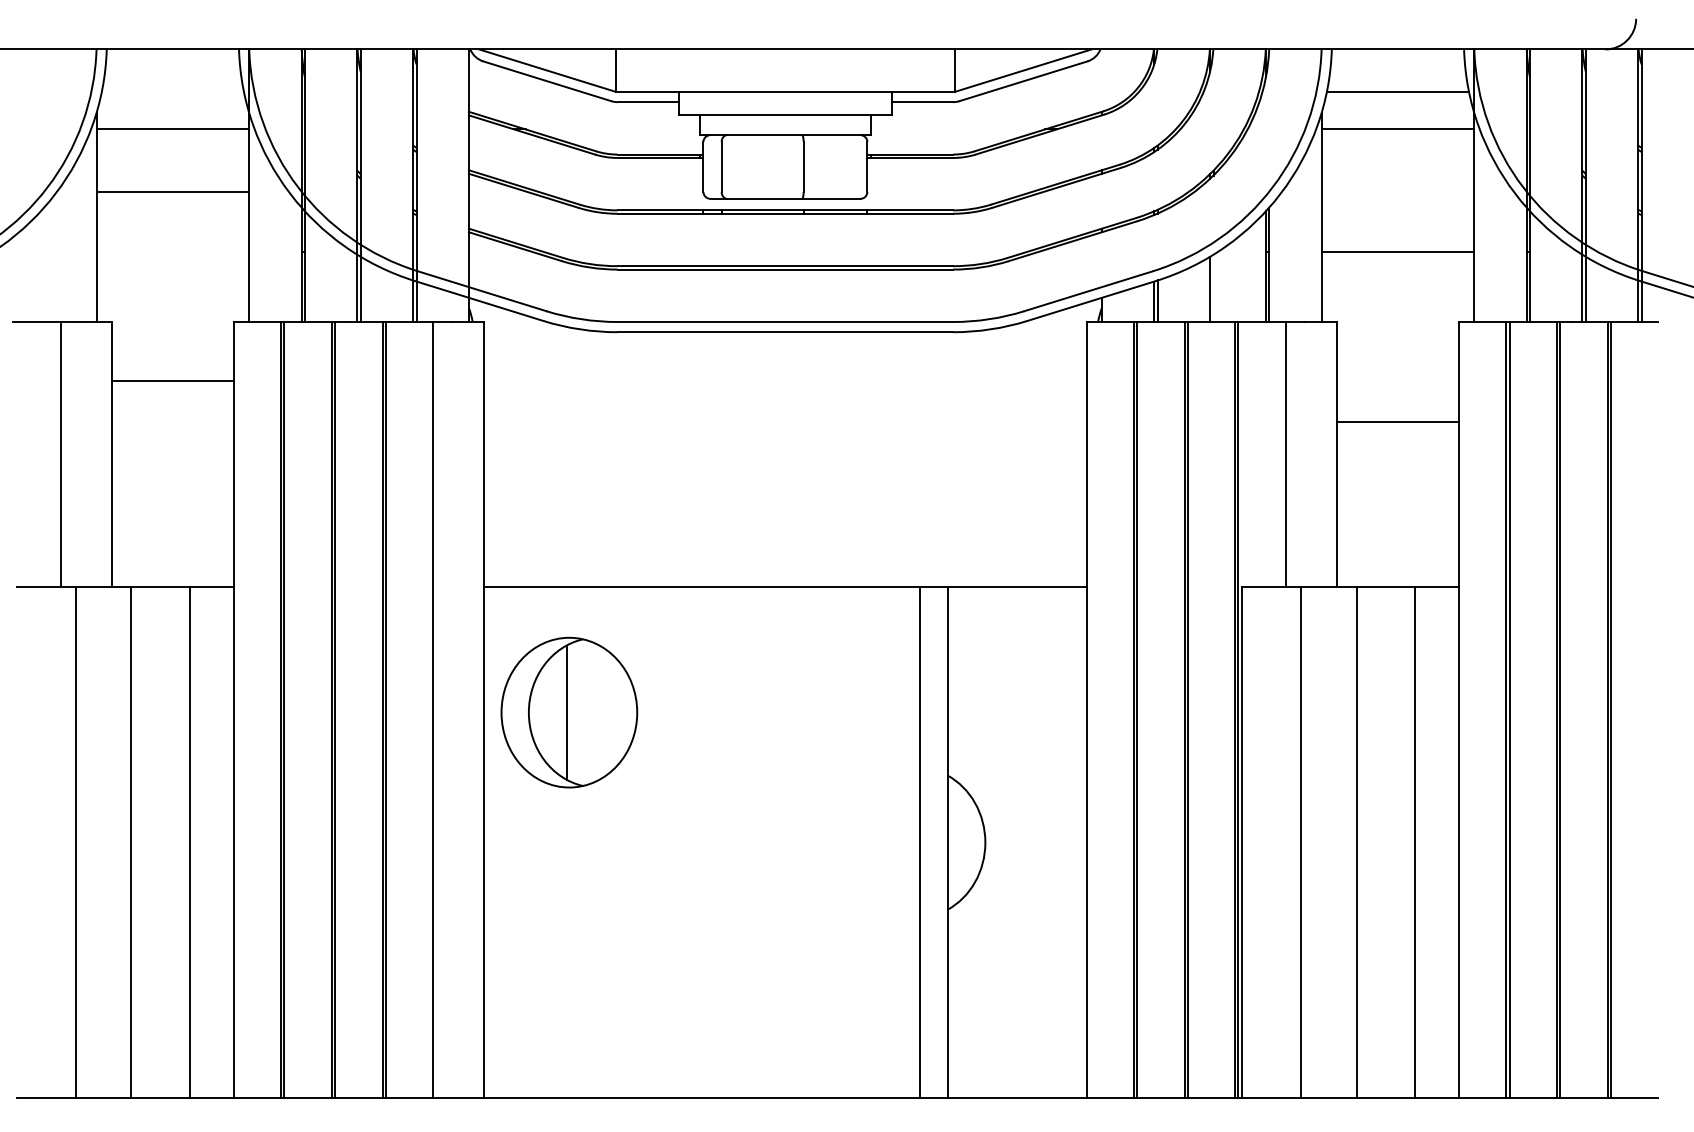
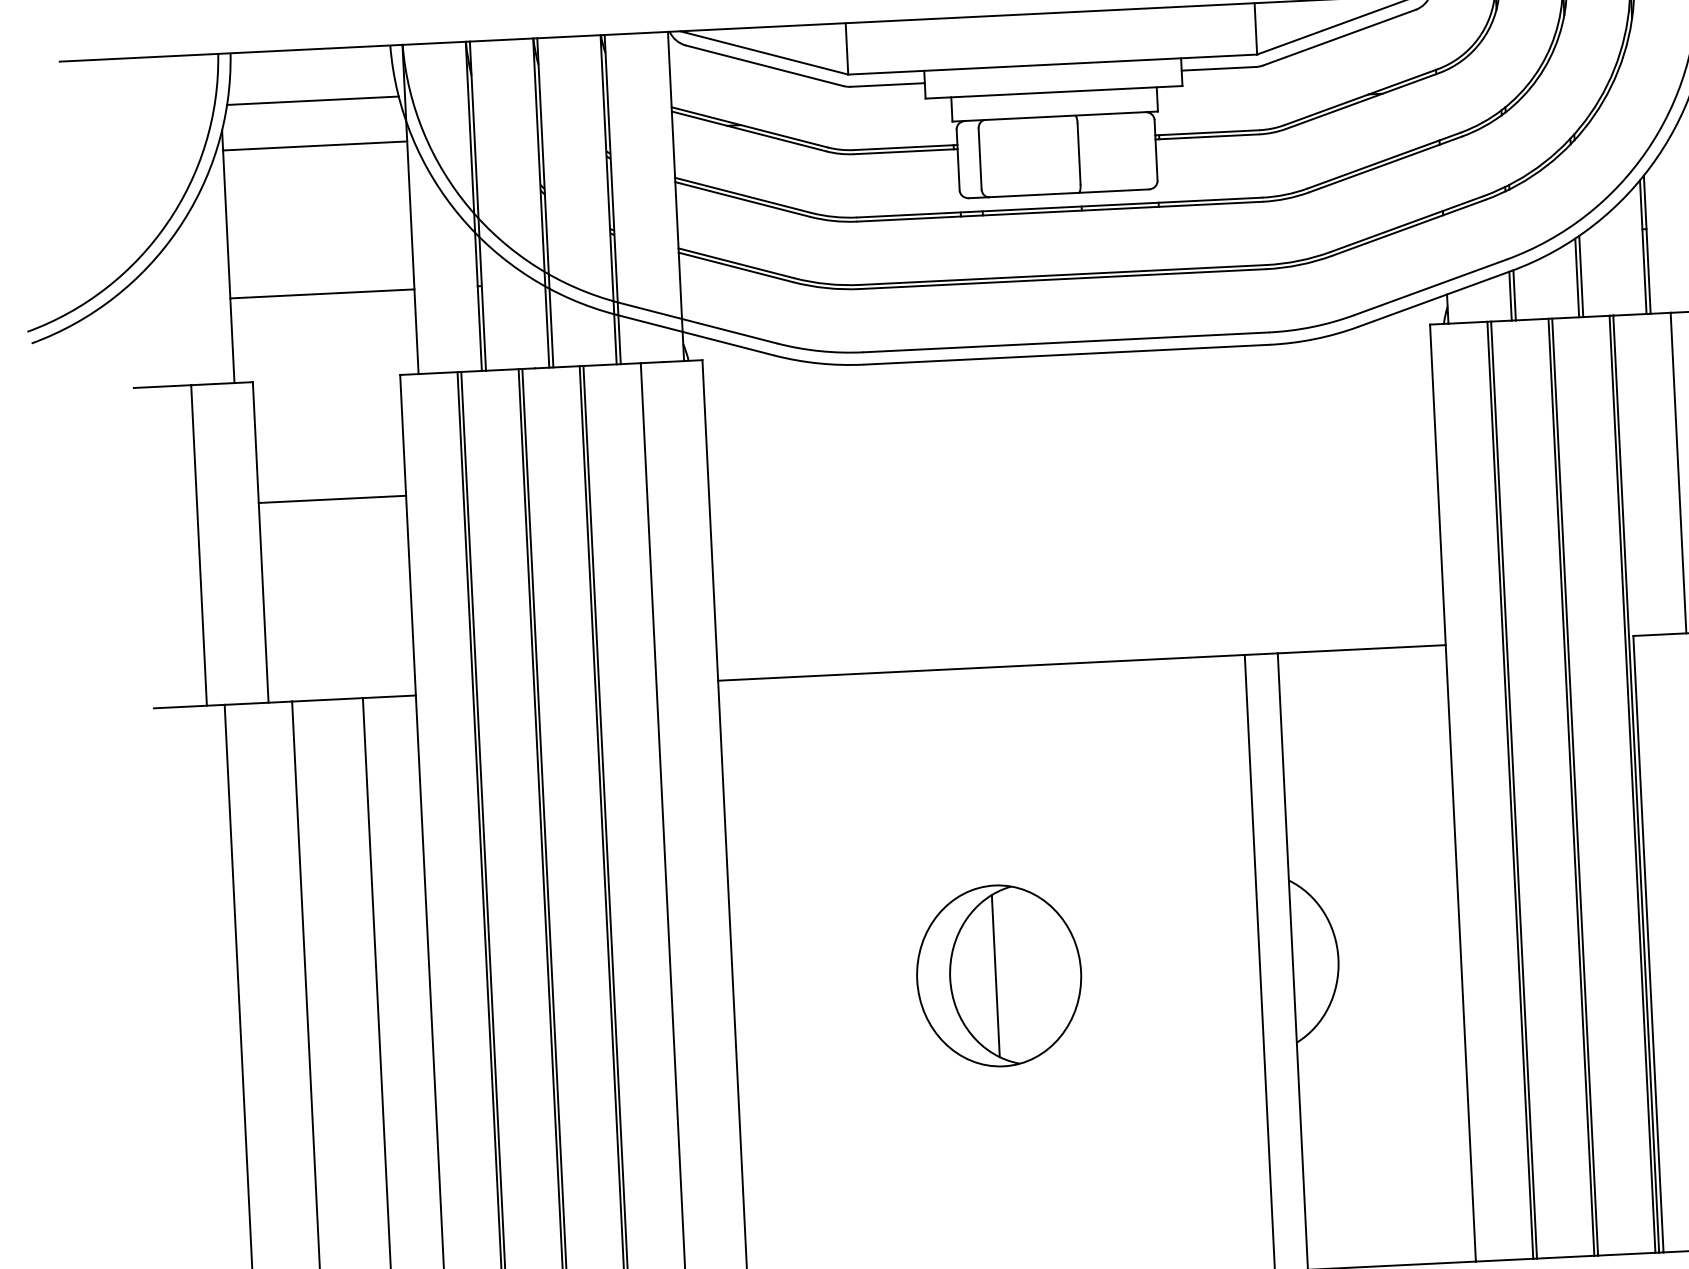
line: (172, 91) -> (312, 100), added
line: (172, 191) -> (321, 293), moved
line: (1213, 288) -> (1581, 276), added
line: (172, 381) -> (331, 499), moved
part: (569, 712) -> (999, 975), moved

